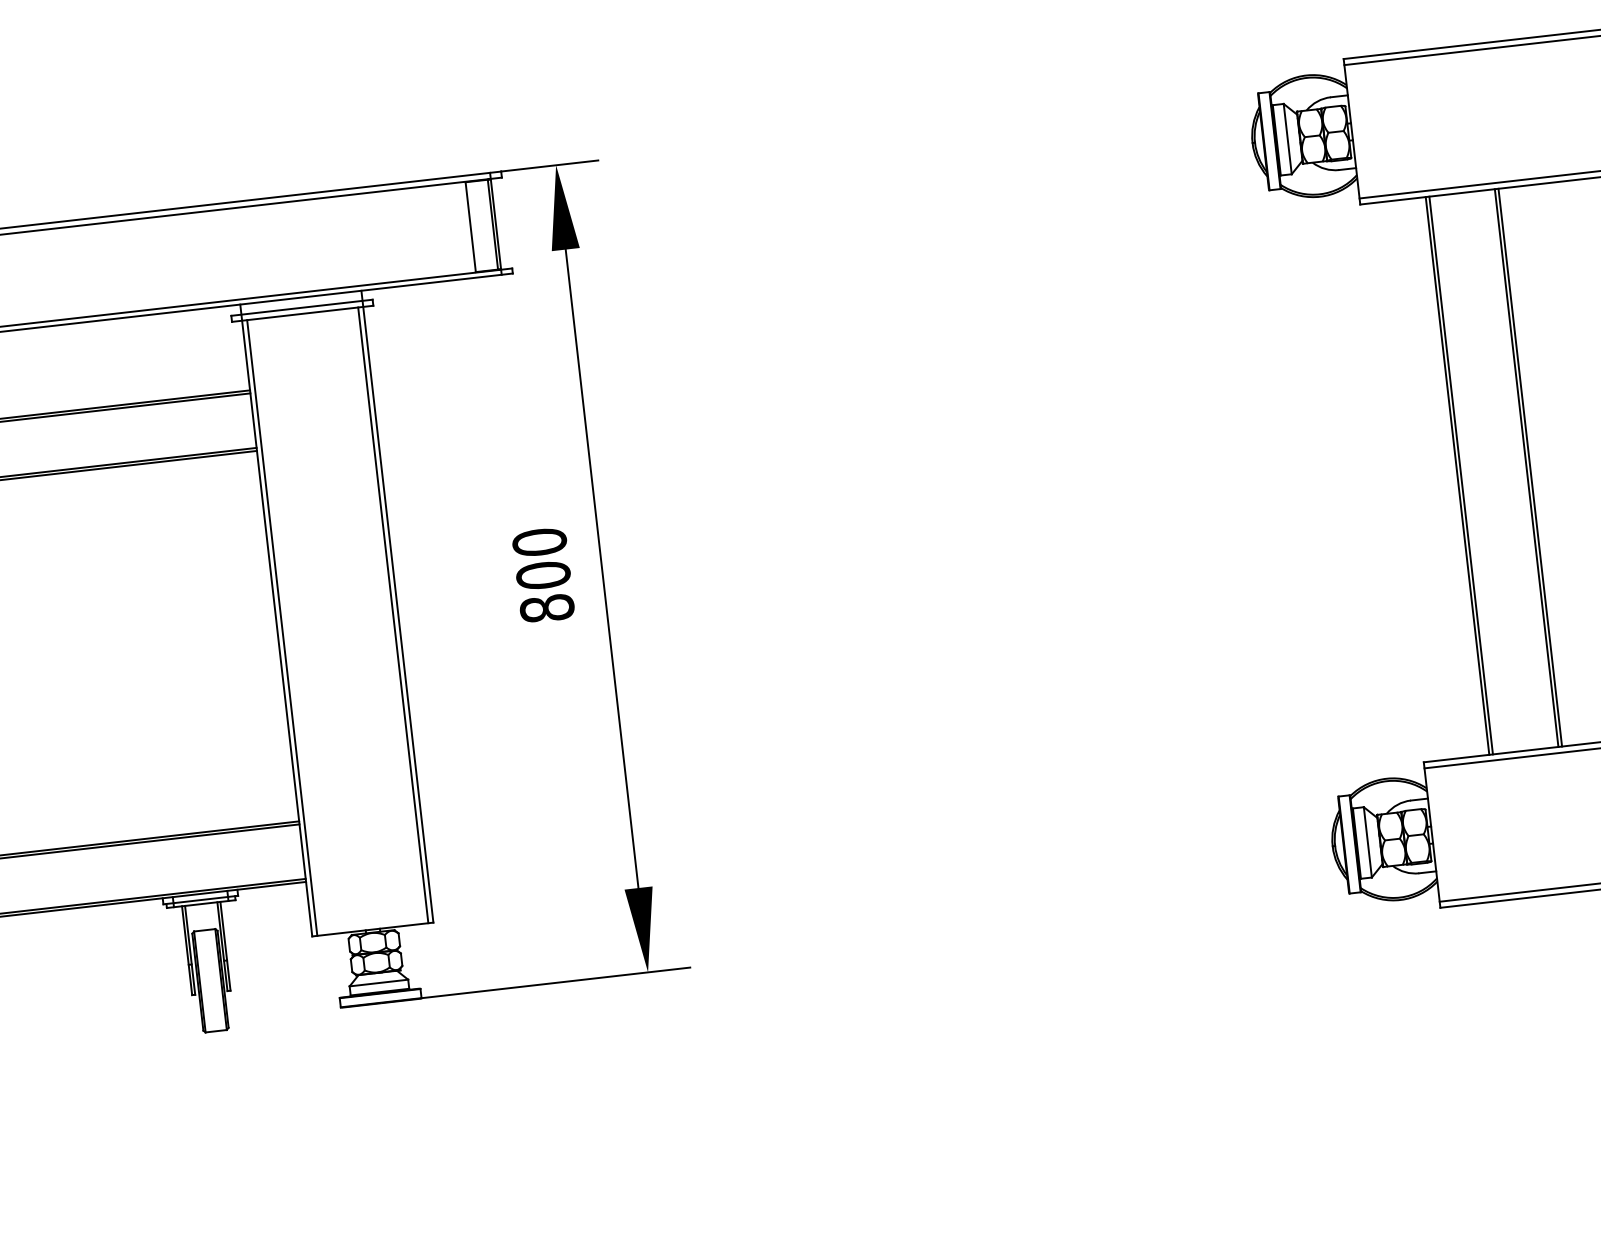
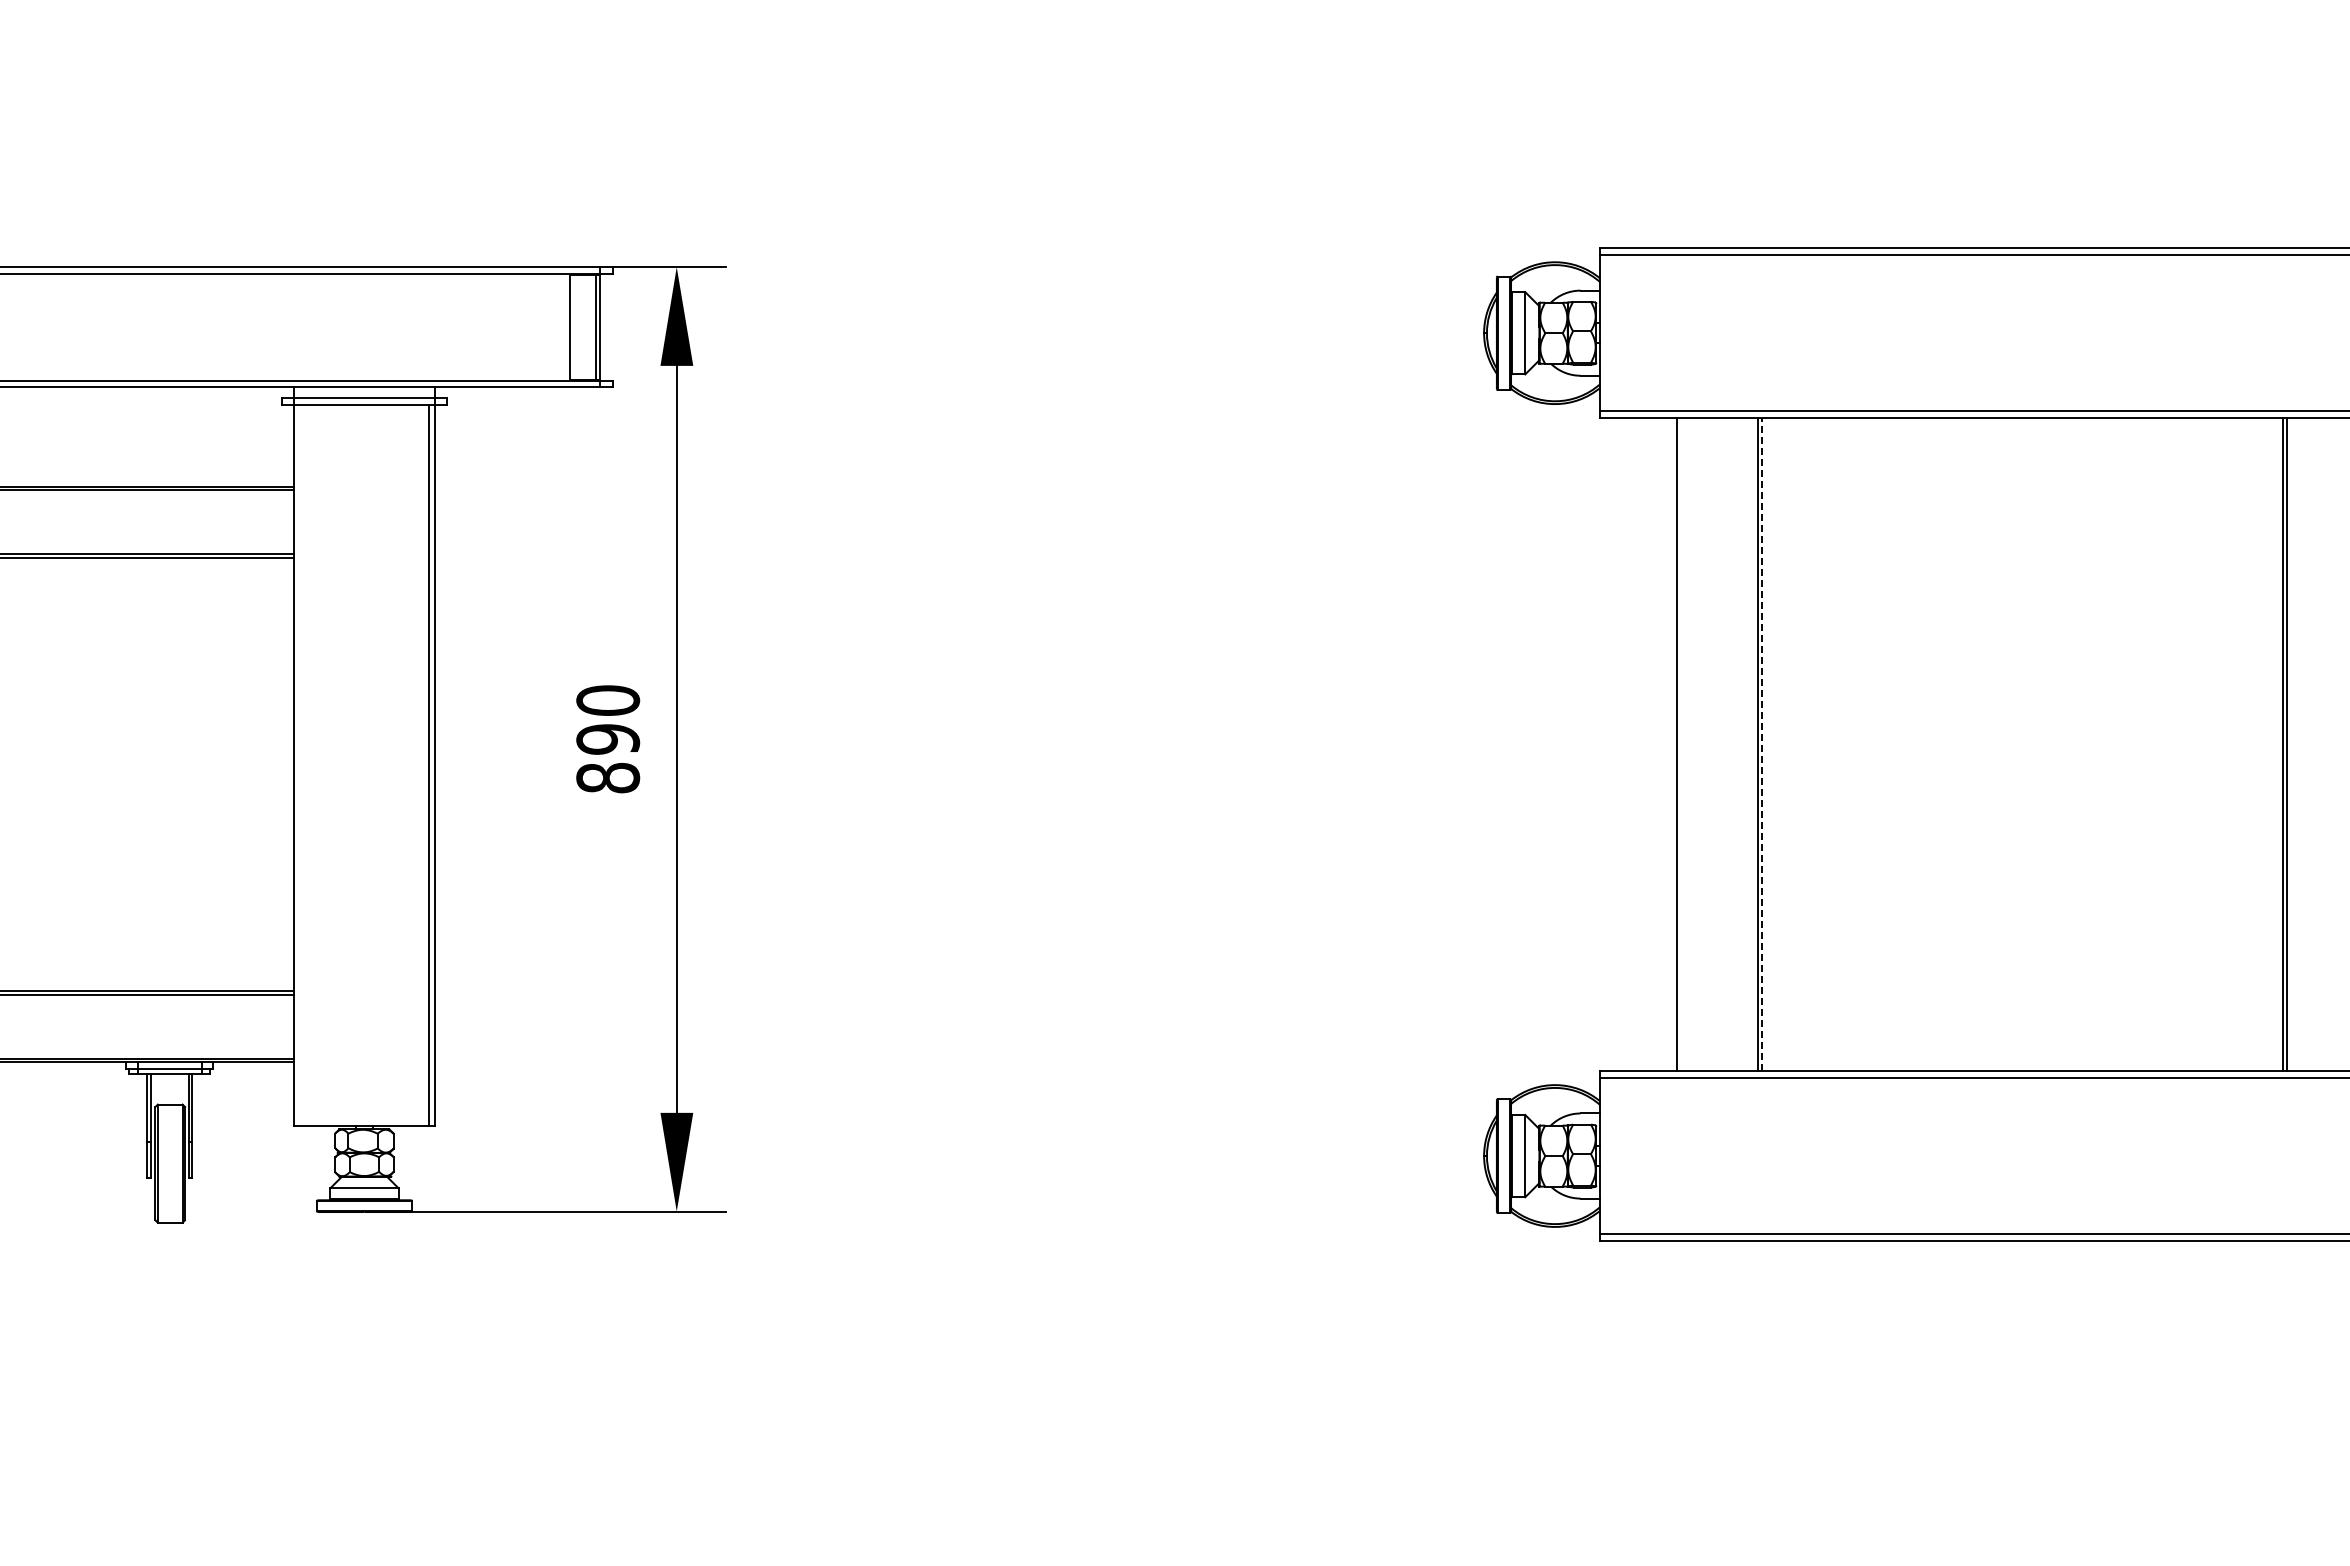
line: (1530, 467) -> (1762, 744), solid -> dashed
line: (1461, 475) -> (1681, 744), removed
text: (543, 575) -> (608, 739), 800 -> 890
line: (282, 627) -> (299, 765), removed

